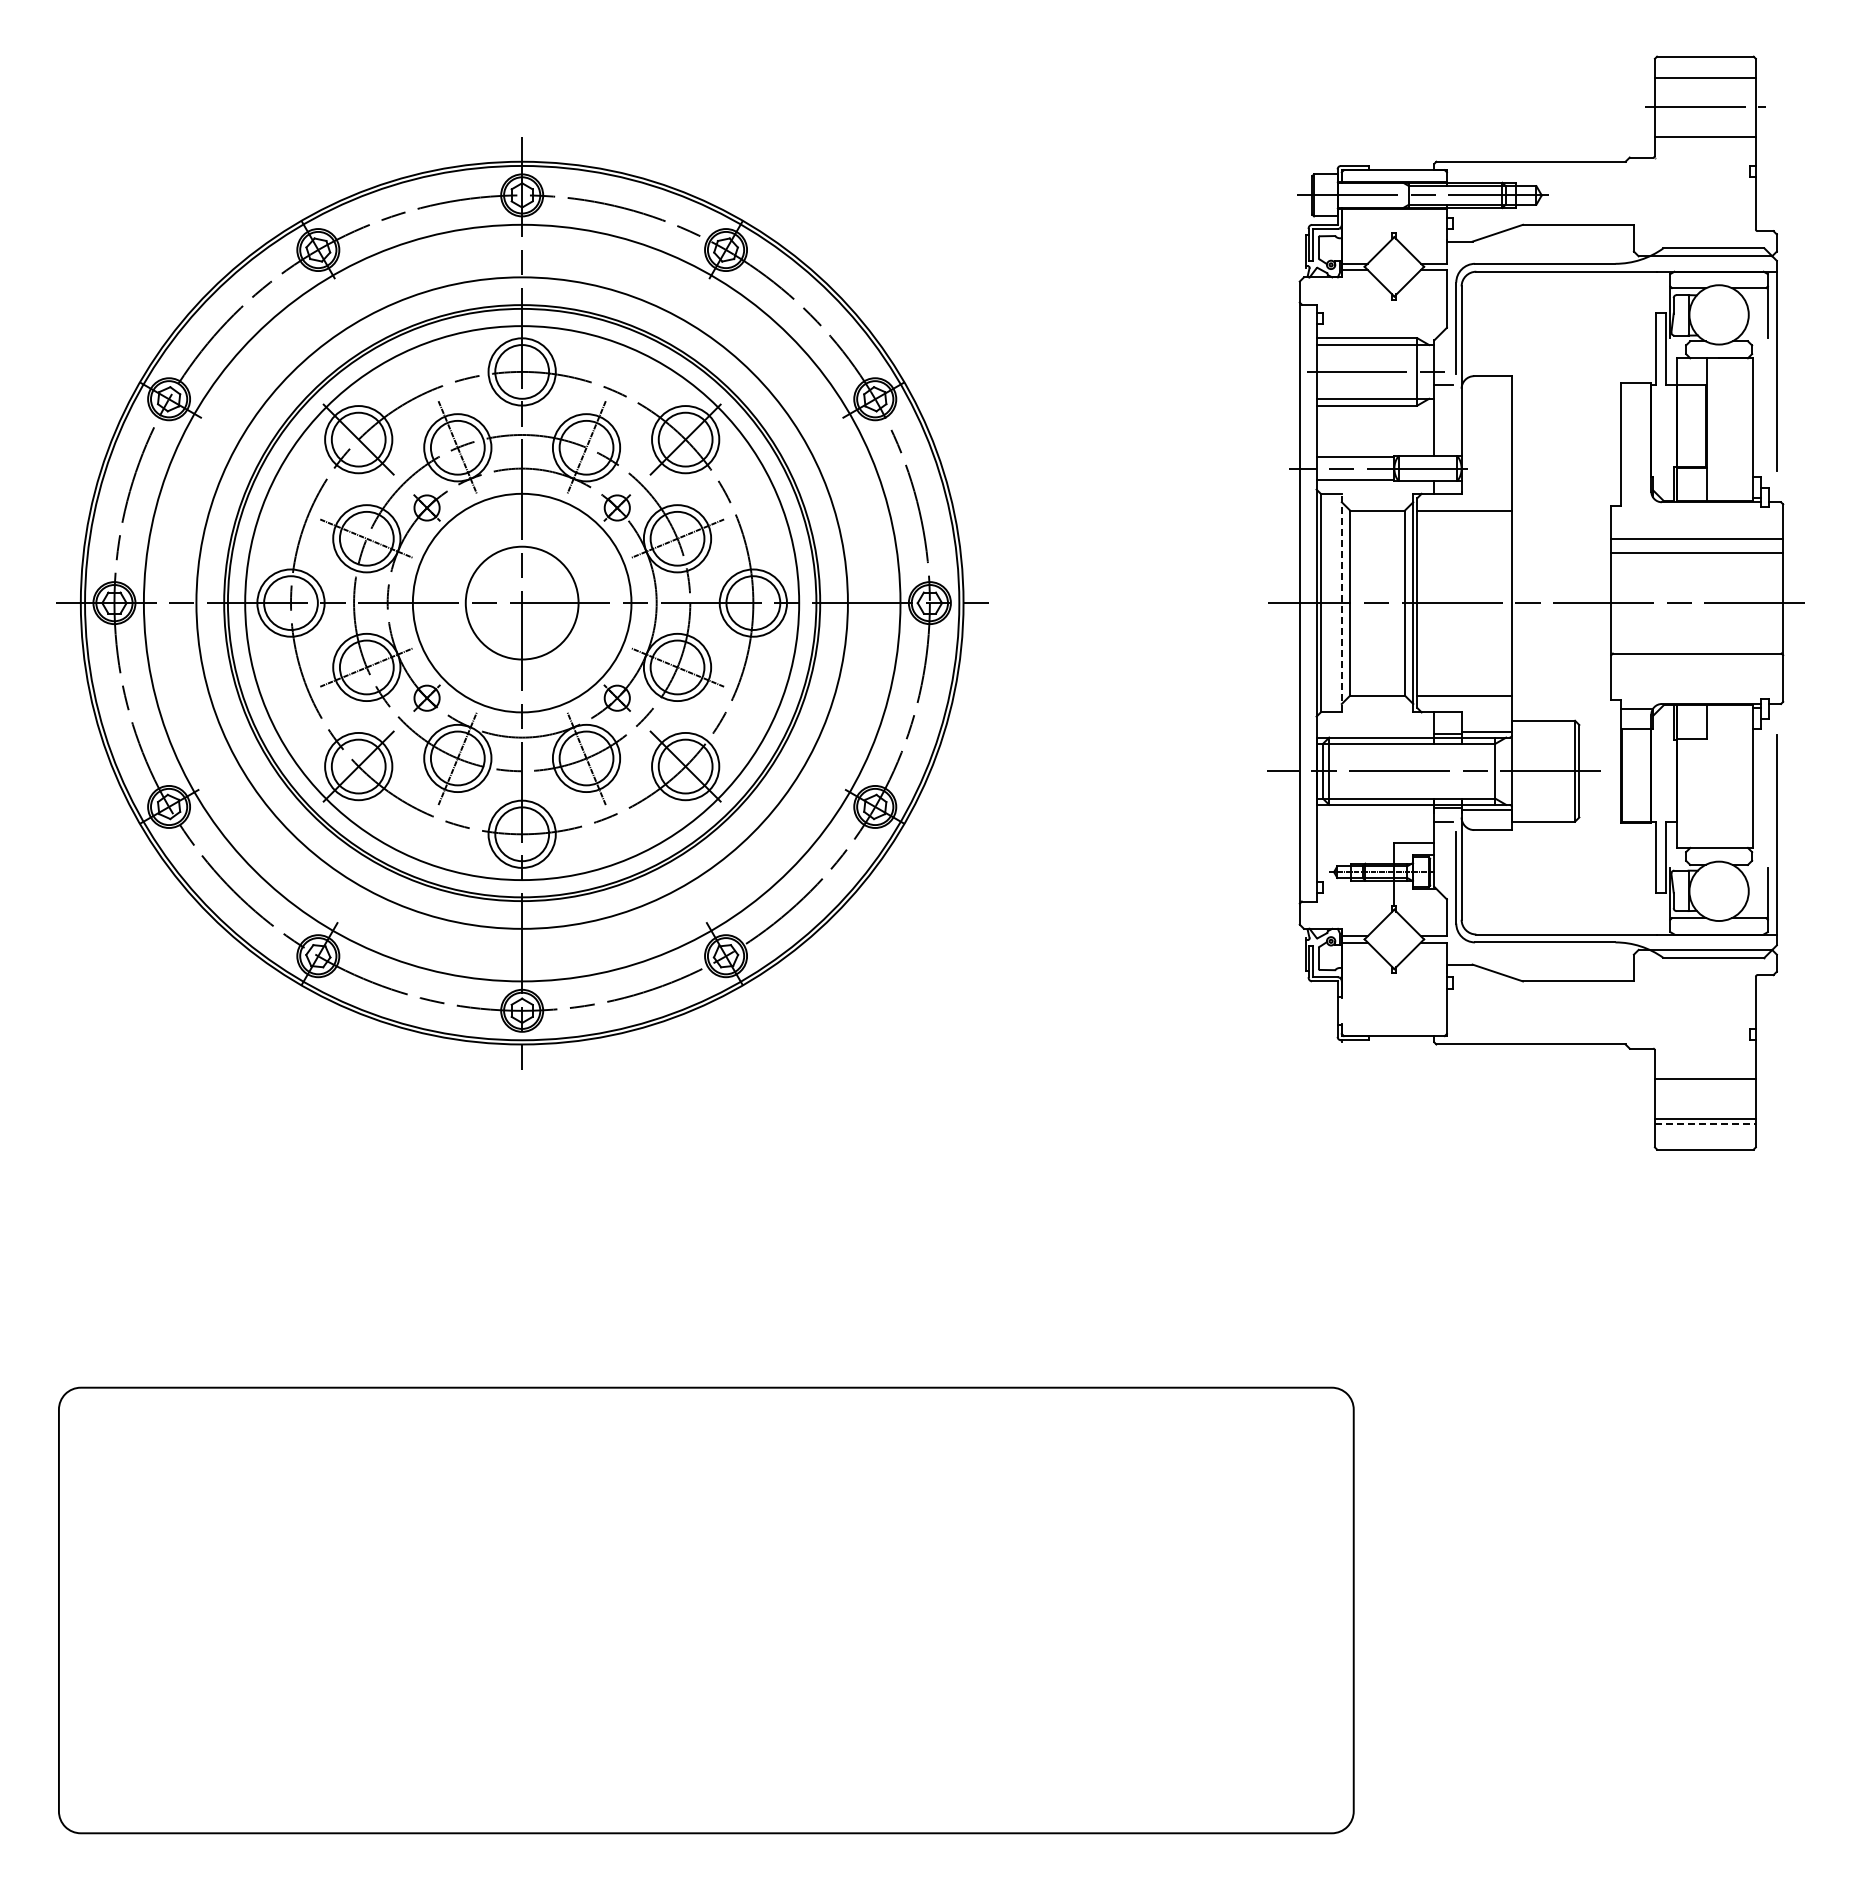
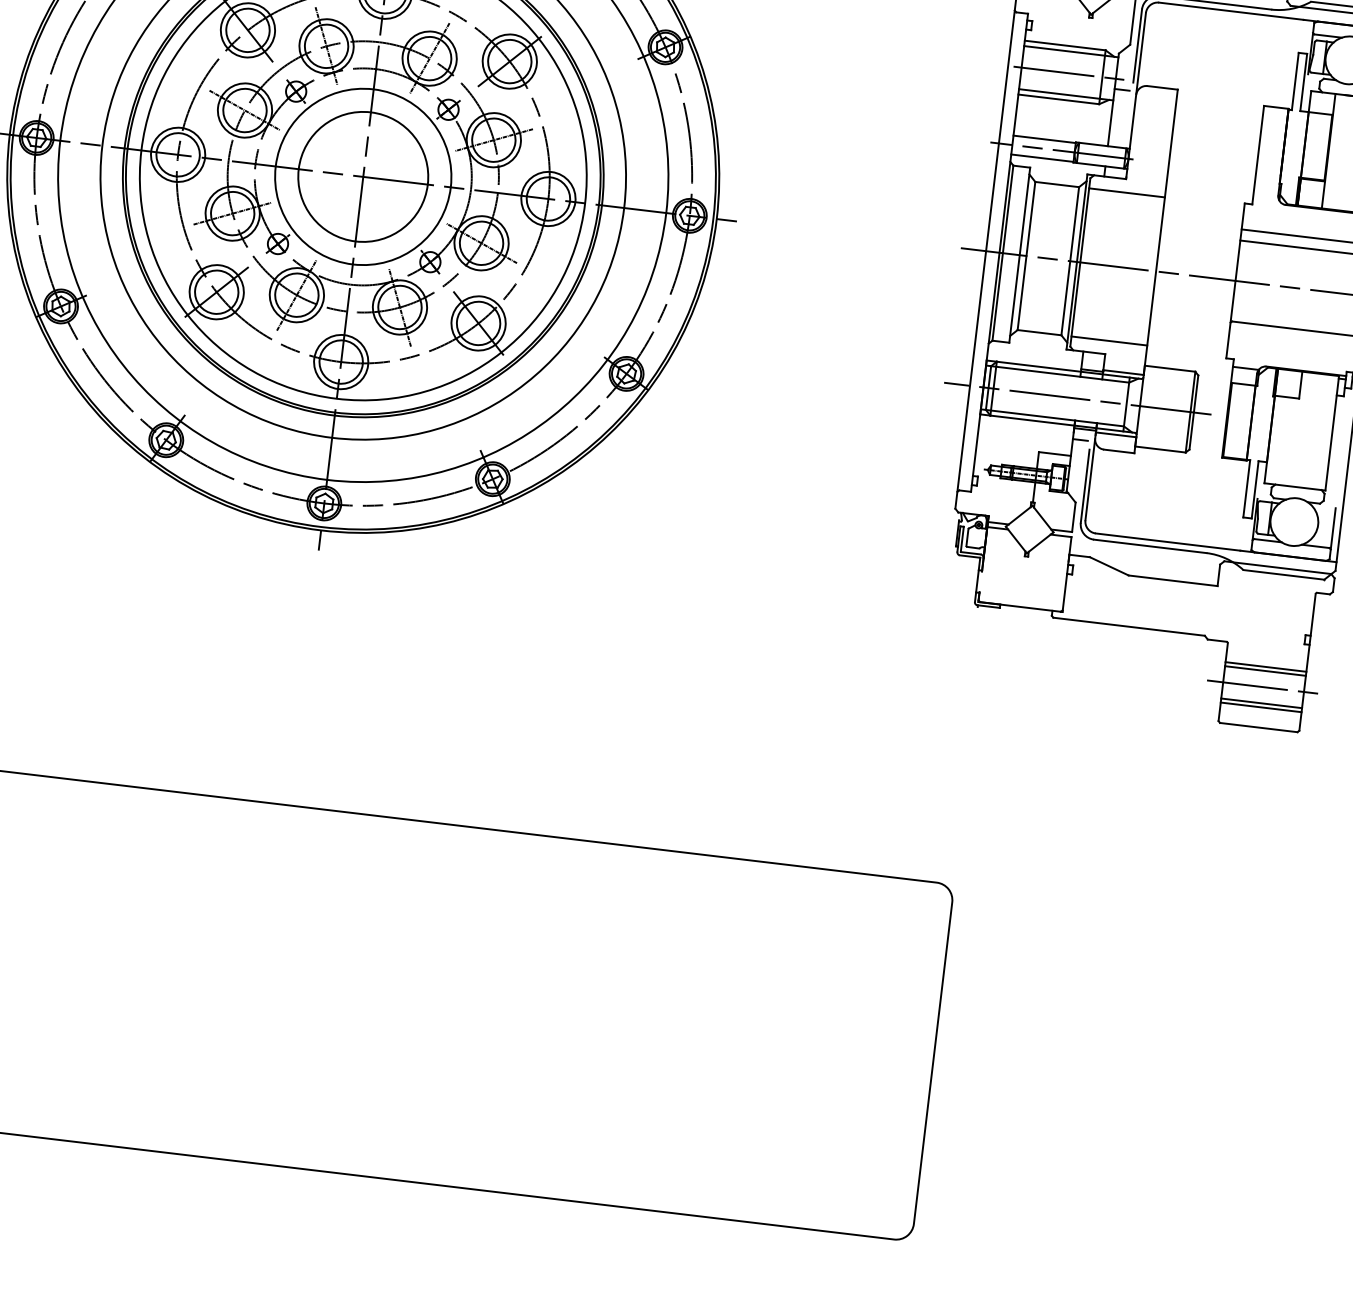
circle: (521, 602) -> (362, 176), size x1.43
line: (1341, 602) -> (1019, 254), dashed -> solid
line: (1704, 1073) -> (1265, 666), added
line: (1705, 1099) -> (1263, 687), added
line: (1705, 1124) -> (1261, 707), dashed -> solid

